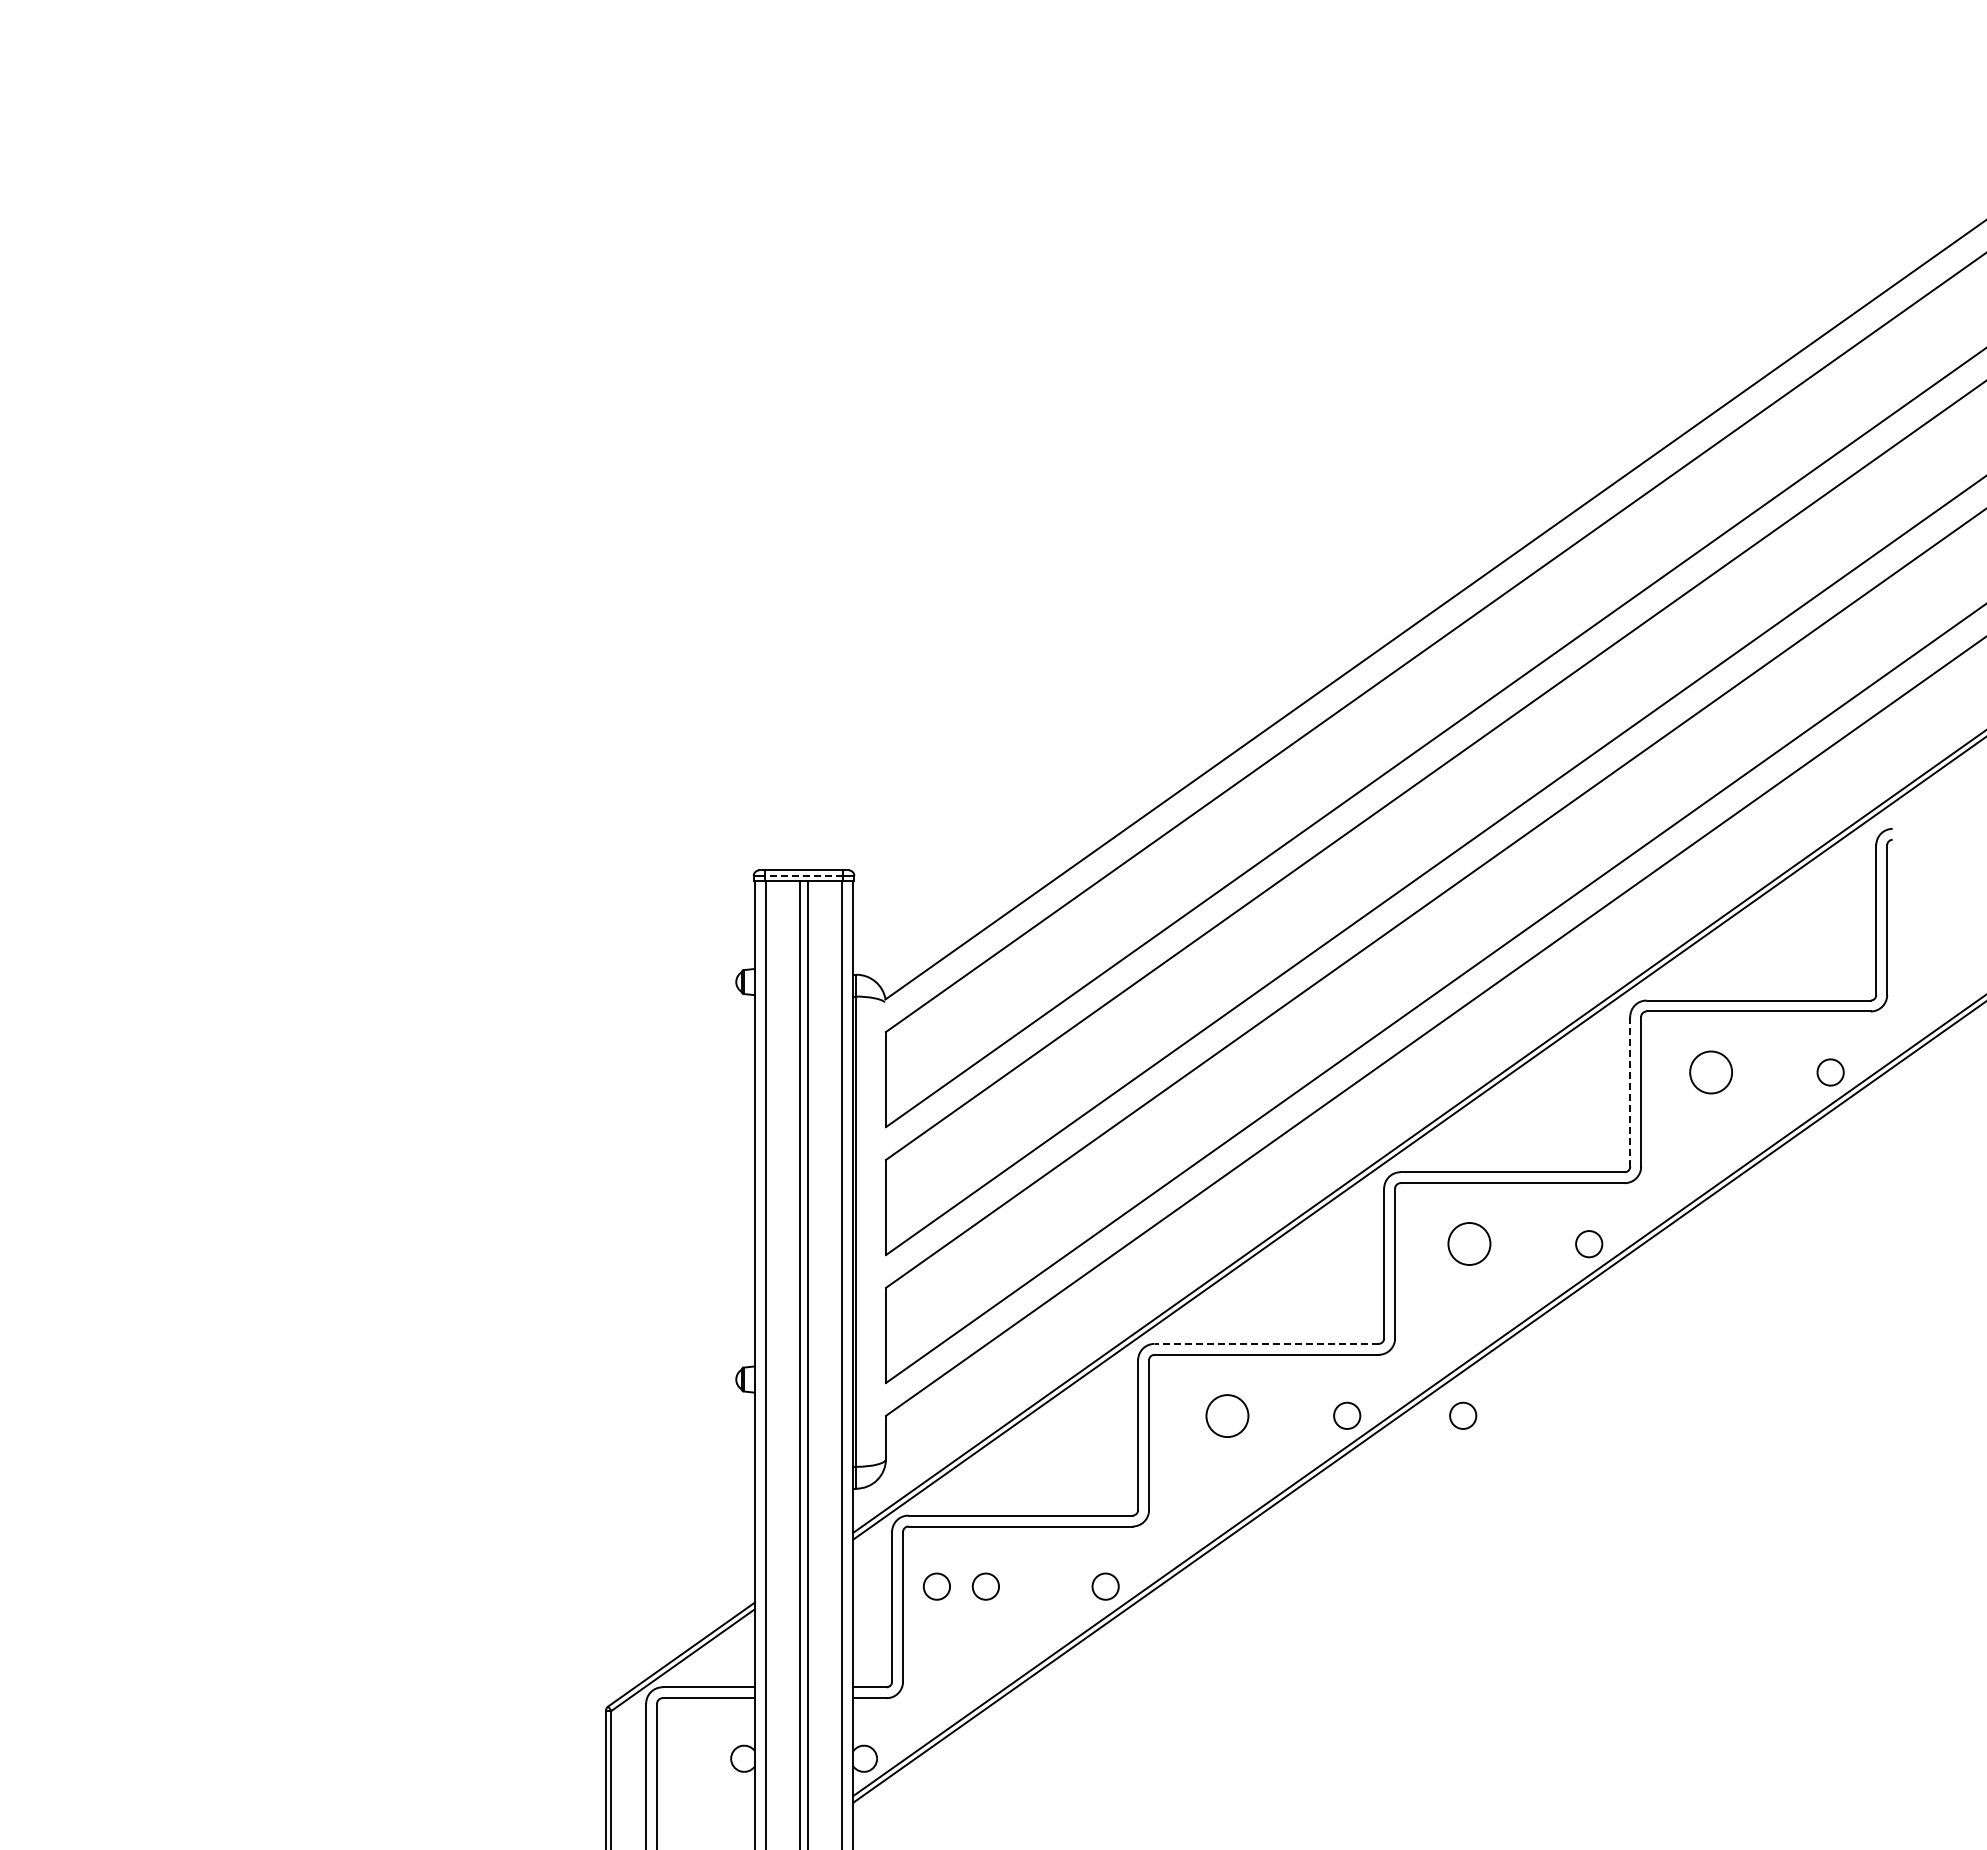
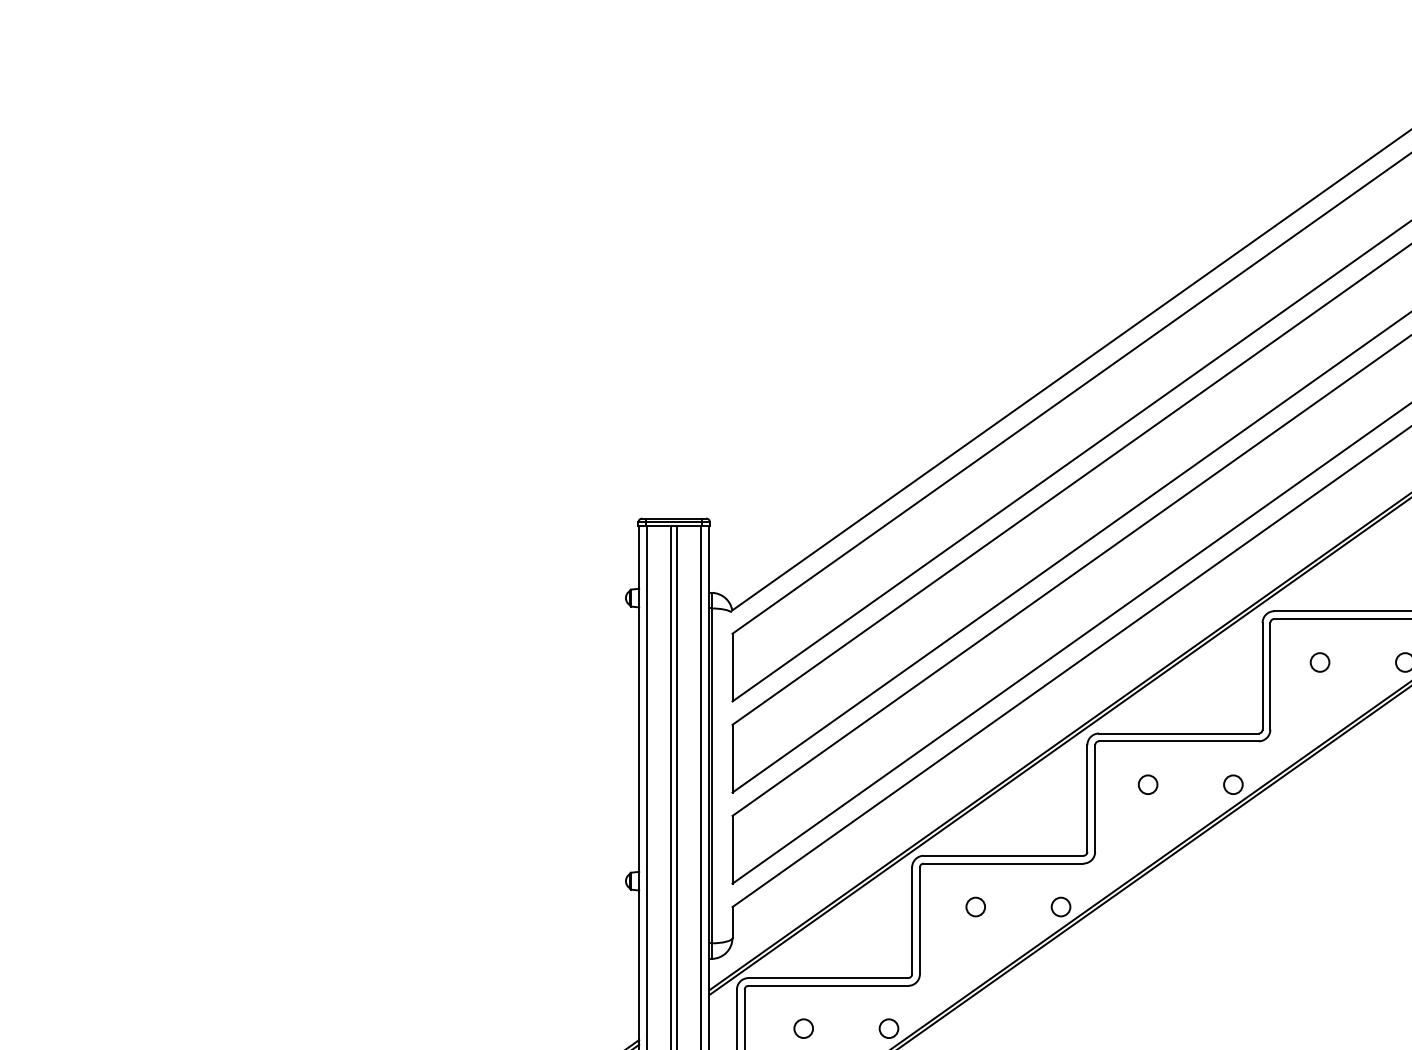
line: (803, 875) -> (673, 522), dashed -> solid
circle: (1710, 1072) -> (1319, 662), size x0.62
line: (1630, 1091) -> (1262, 676), dashed -> solid
circle: (1469, 1244) -> (1148, 785), size x0.62
line: (1266, 1343) -> (1003, 855), dashed -> solid
circle: (1227, 1415) -> (975, 906), size x0.62
circle: (1463, 1415) -> (1143, 906), removed
circle: (936, 1586) -> (768, 1028), removed

